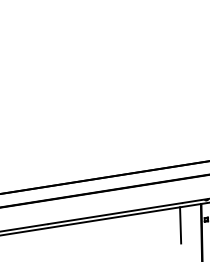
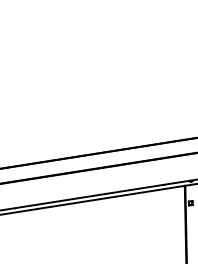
line: (180, 225) -> (162, 209), removed

